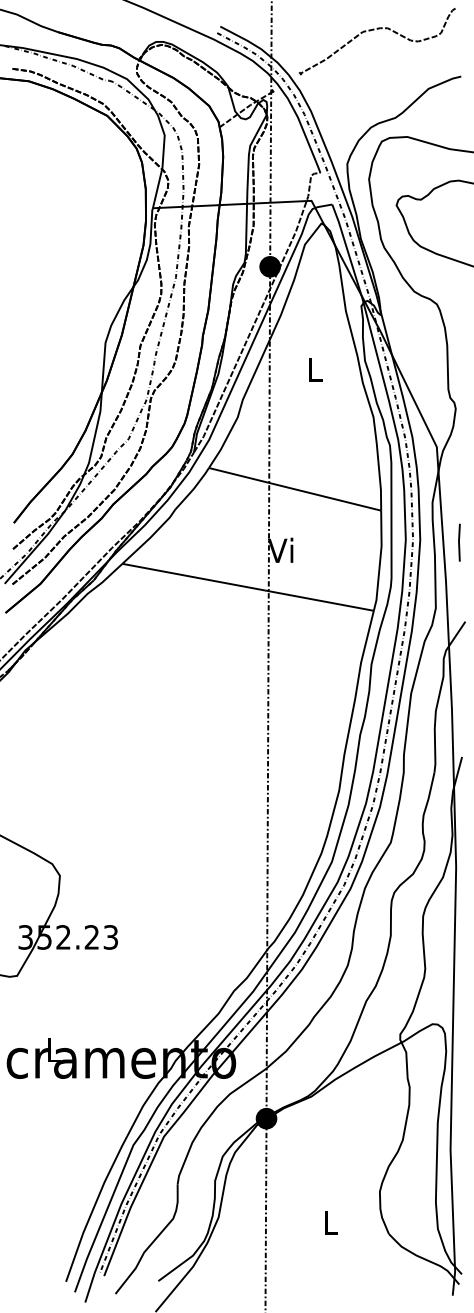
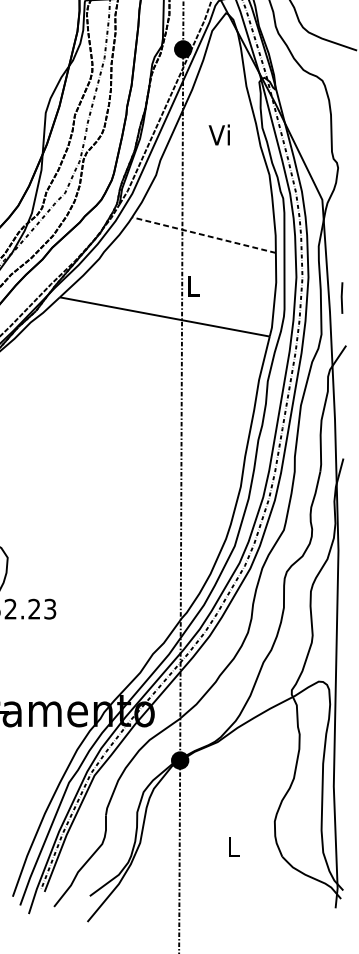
text: (313, 368) -> (219, 134), L -> Vi
line: (295, 489) -> (204, 235), solid -> dashed
line: (459, 542) -> (342, 297), moved
text: (280, 549) -> (191, 285), Vi -> L

